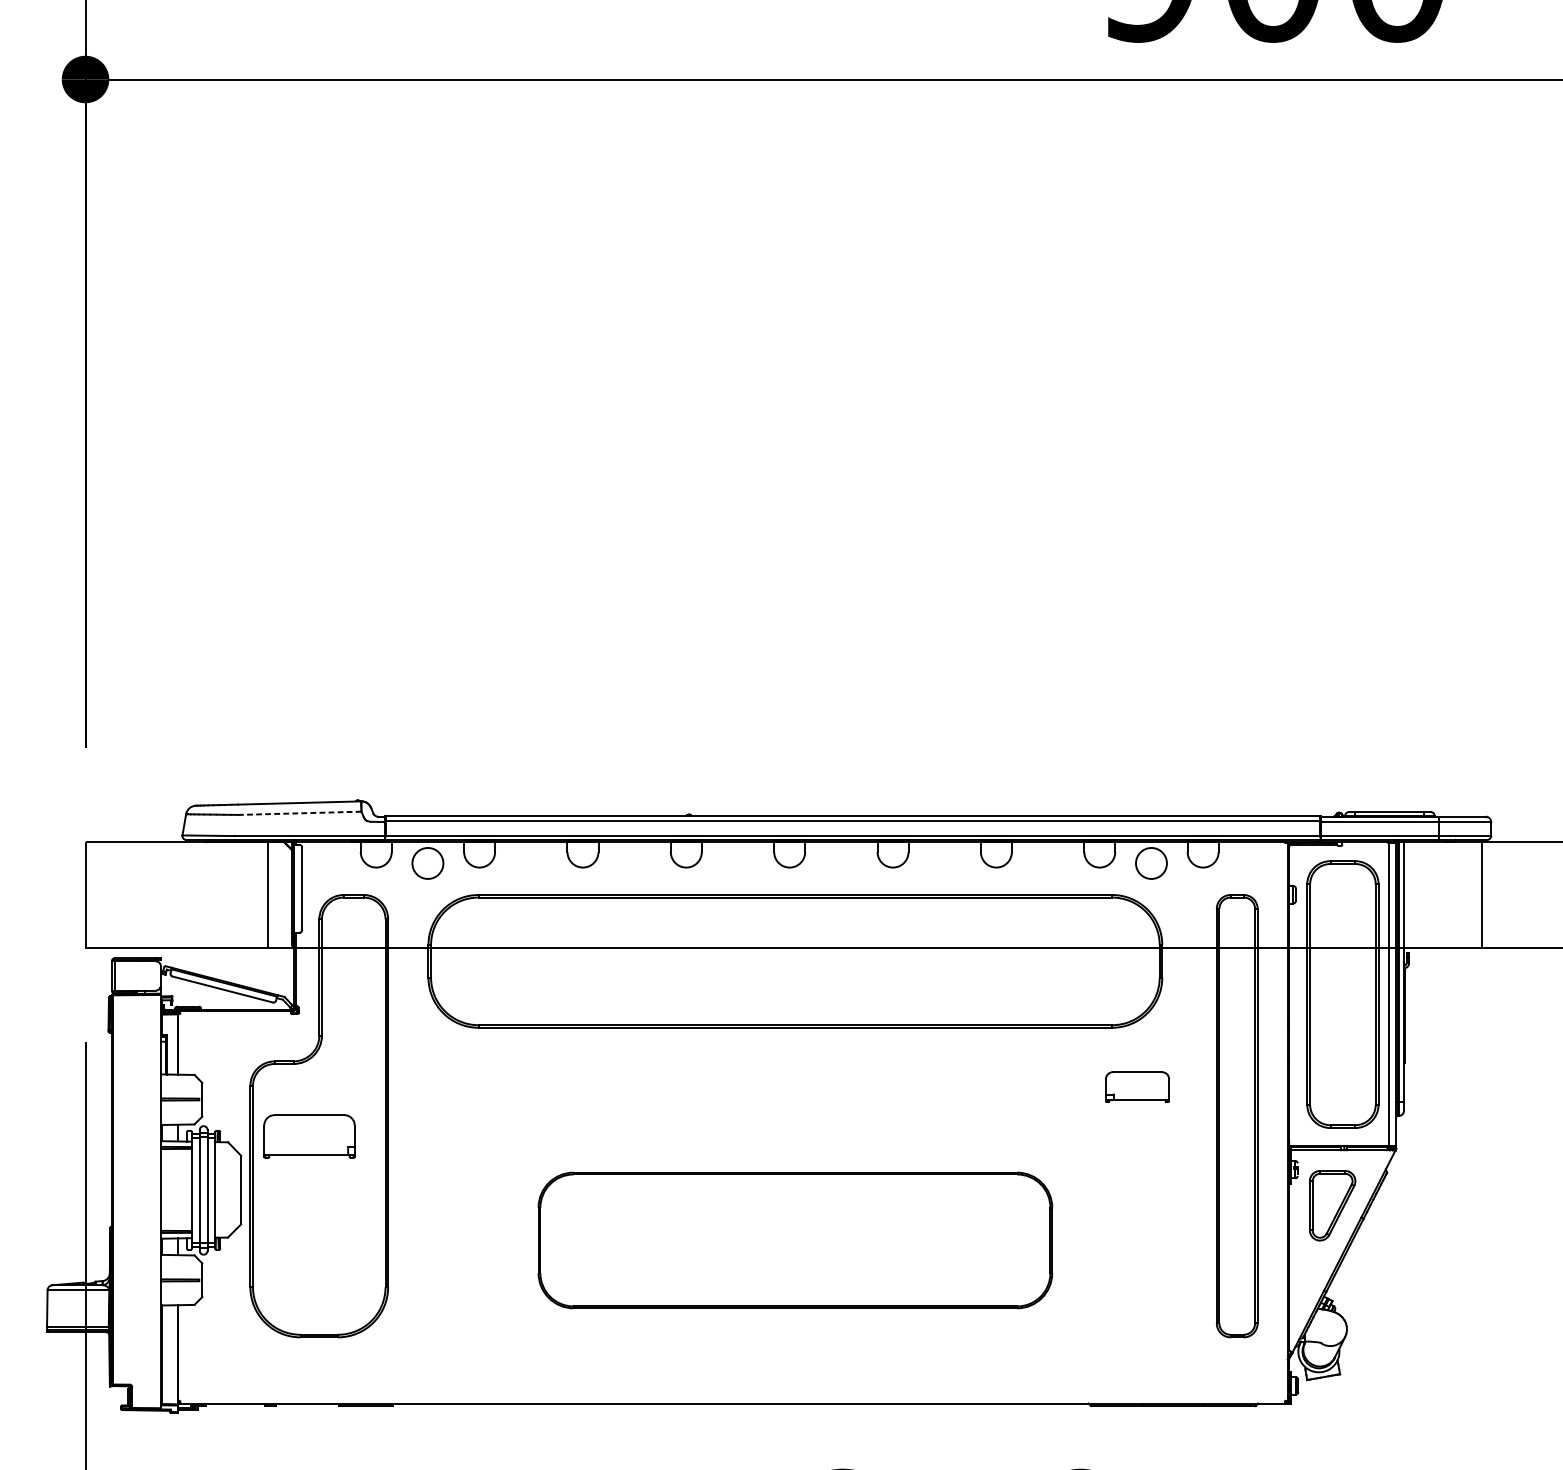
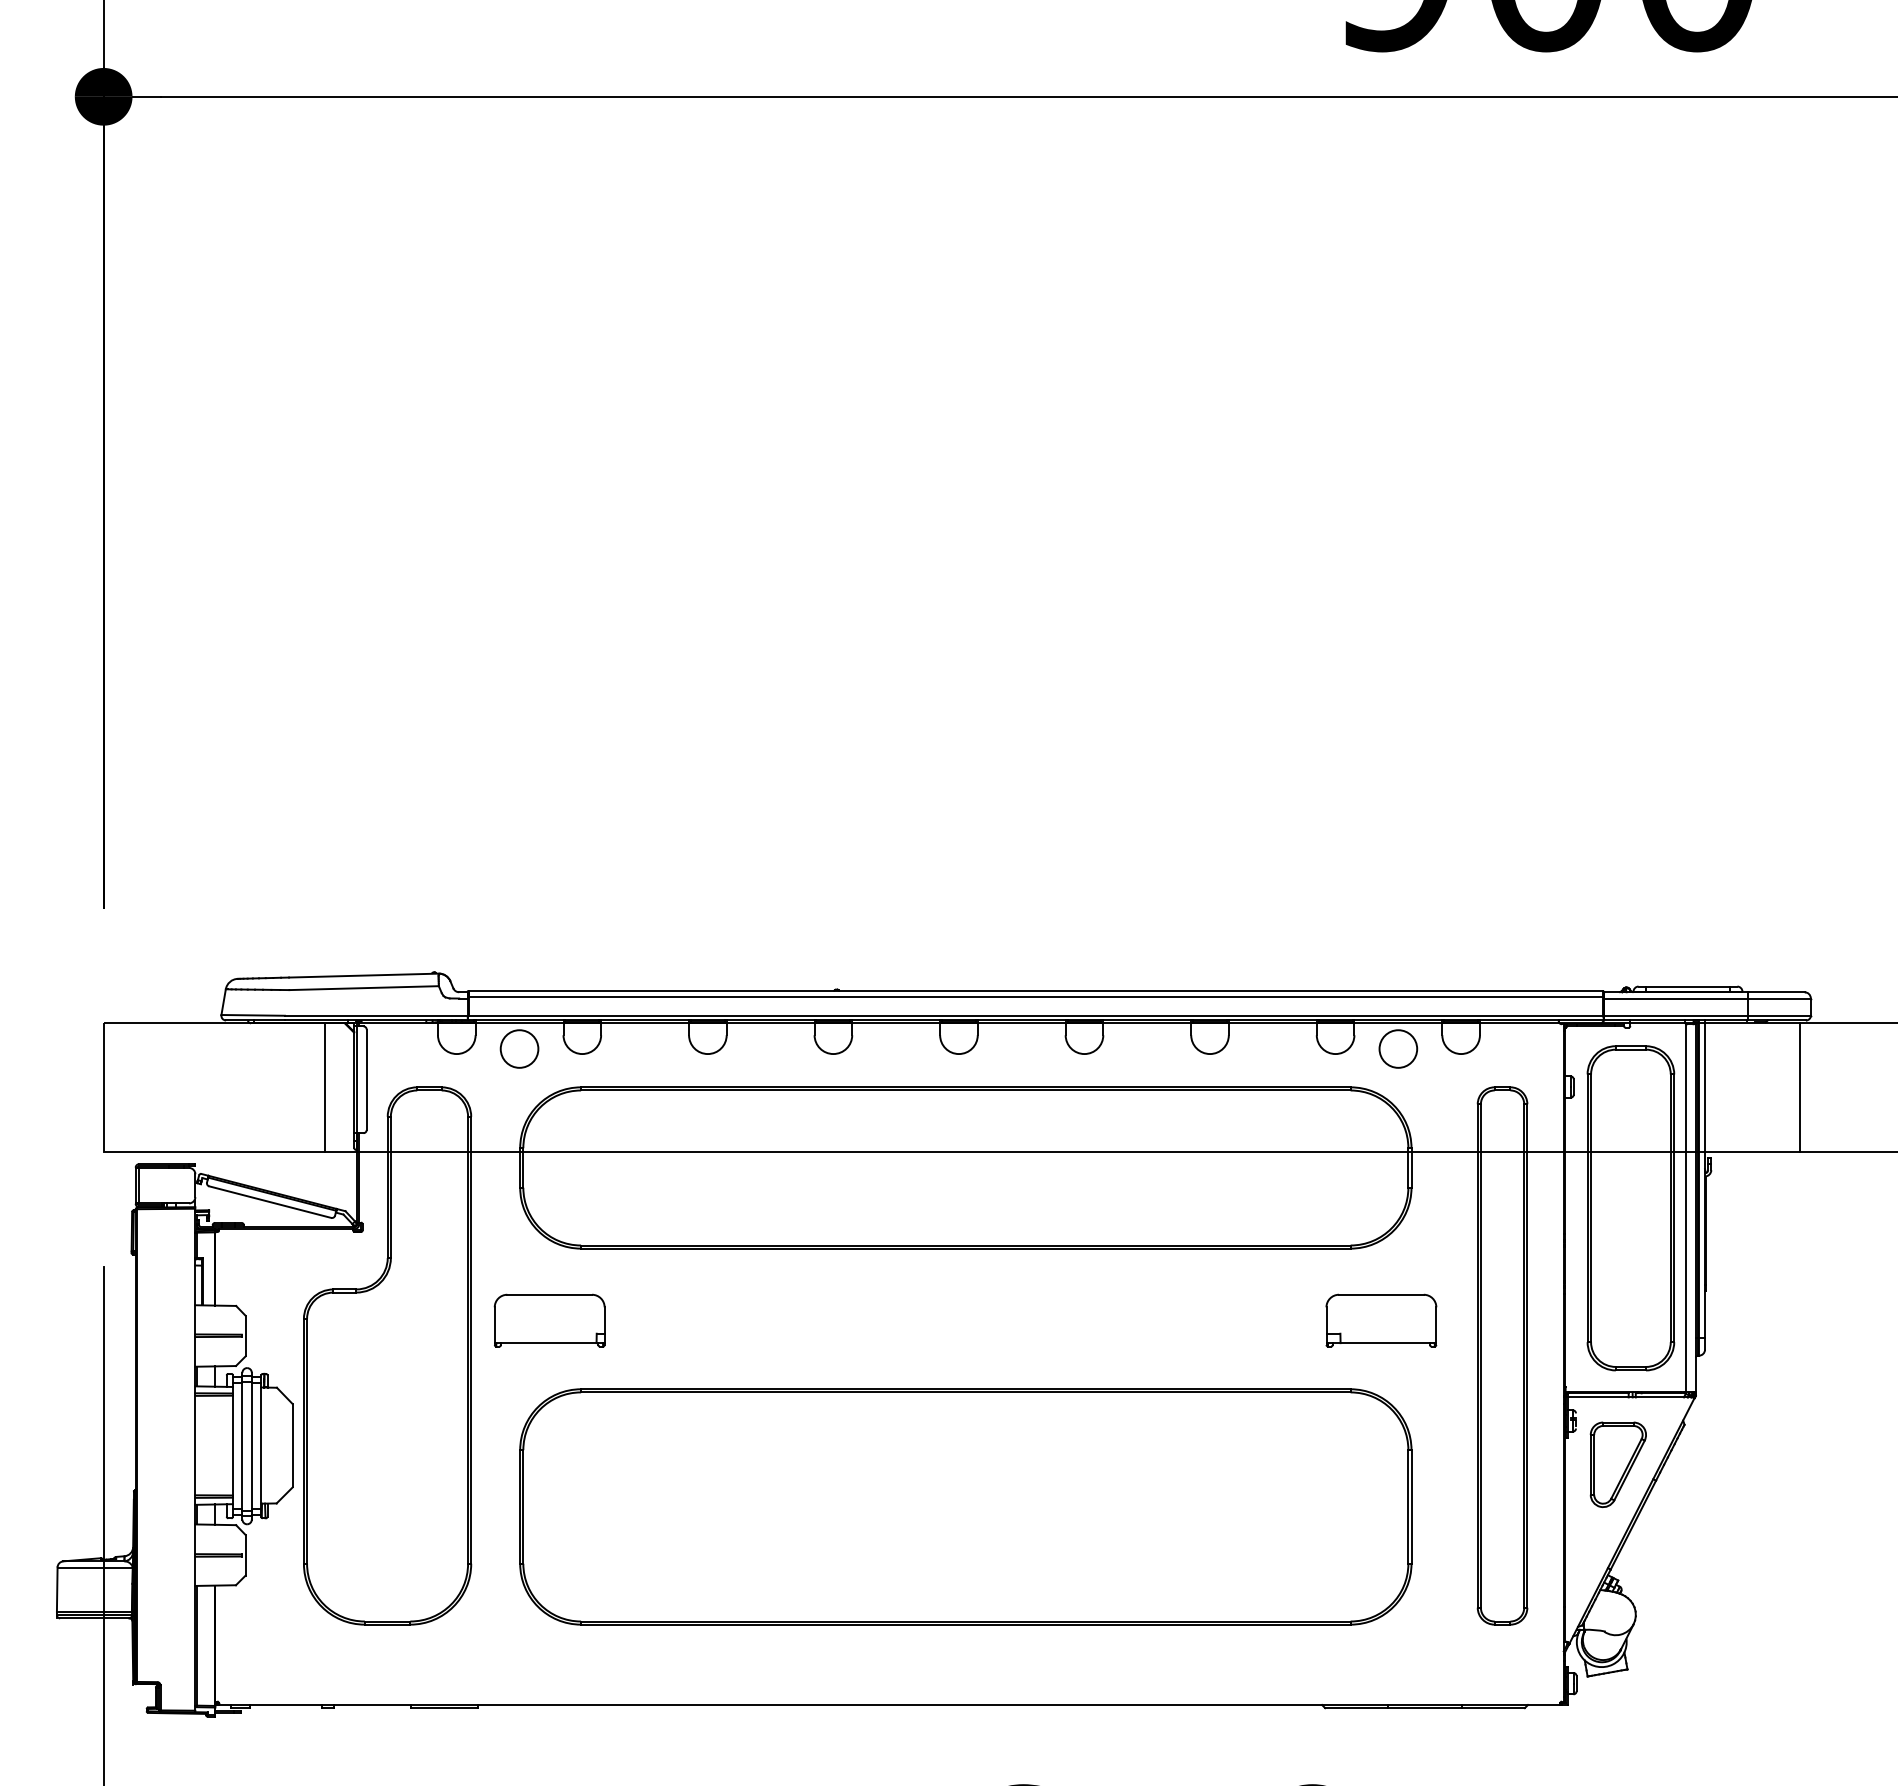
line: (300, 813) -> (364, 988), dashed -> solid
part: (1137, 1086) -> (1381, 1320), size x1.43
part: (309, 1136) -> (549, 1320), moved
part: (795, 1240) -> (965, 1506), size x1.43

